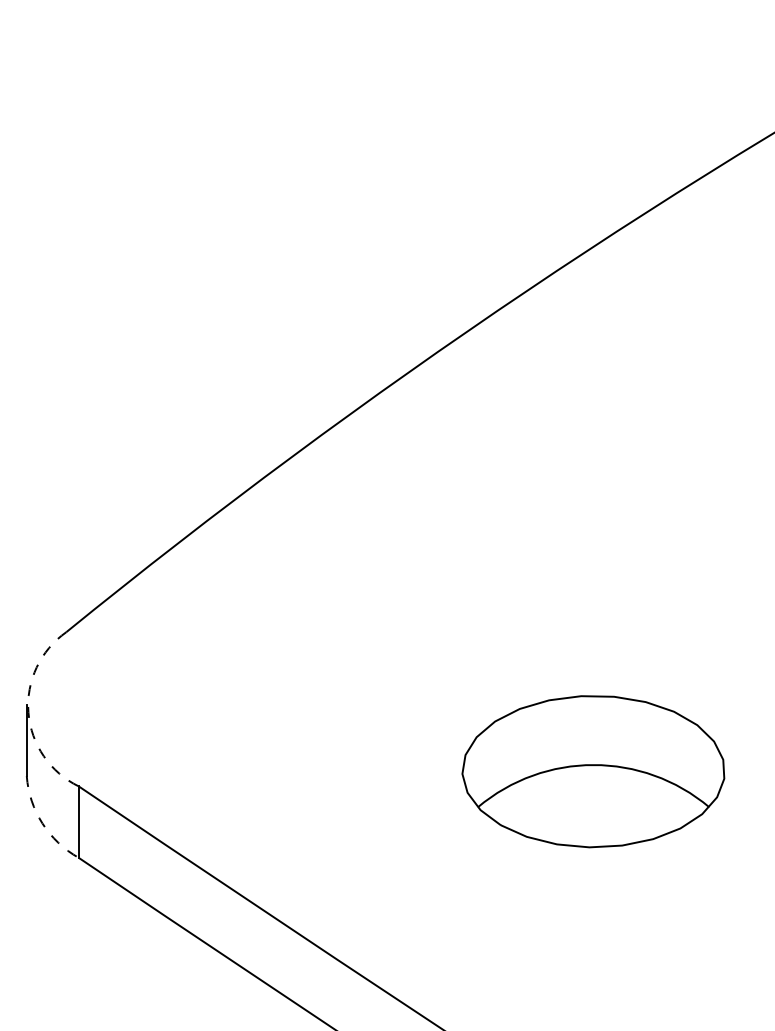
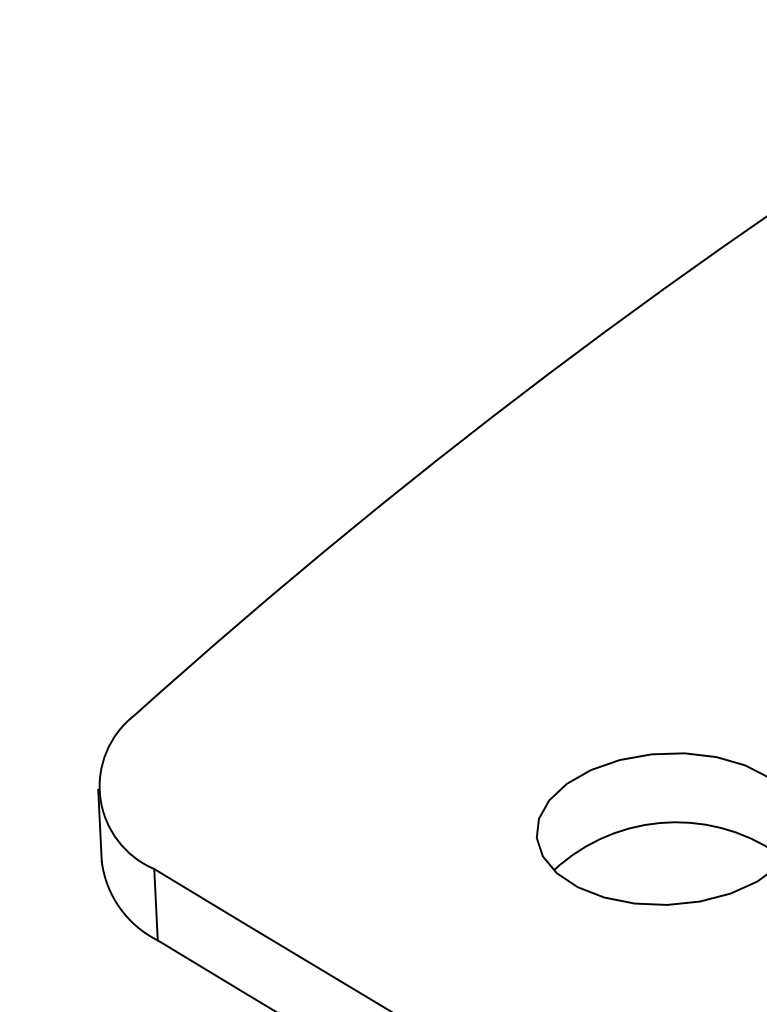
arc: (28, 712) -> (100, 797), dashed -> solid
arc: (42, 823) -> (119, 907), dashed -> solid

